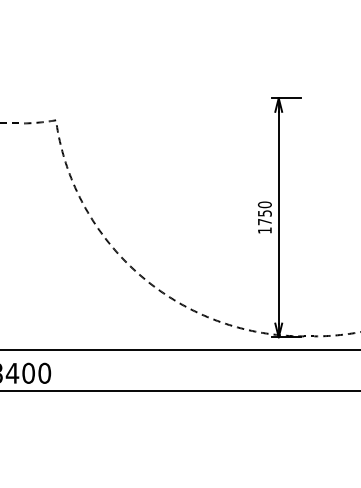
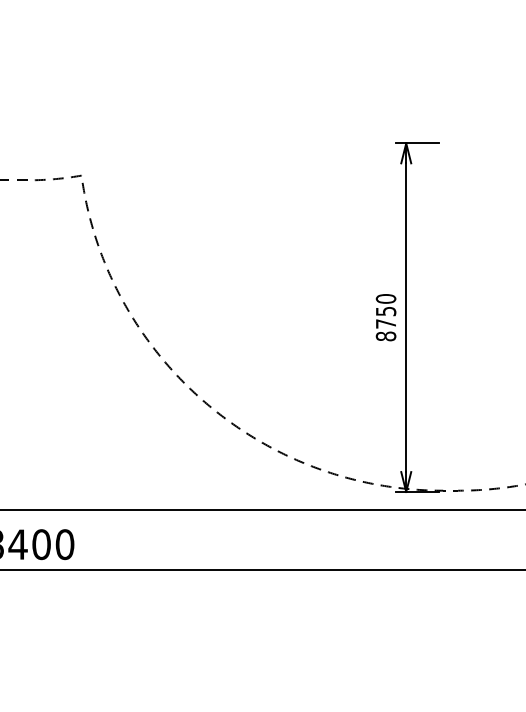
text: (264, 230) -> (385, 336), 1750 -> 8750

